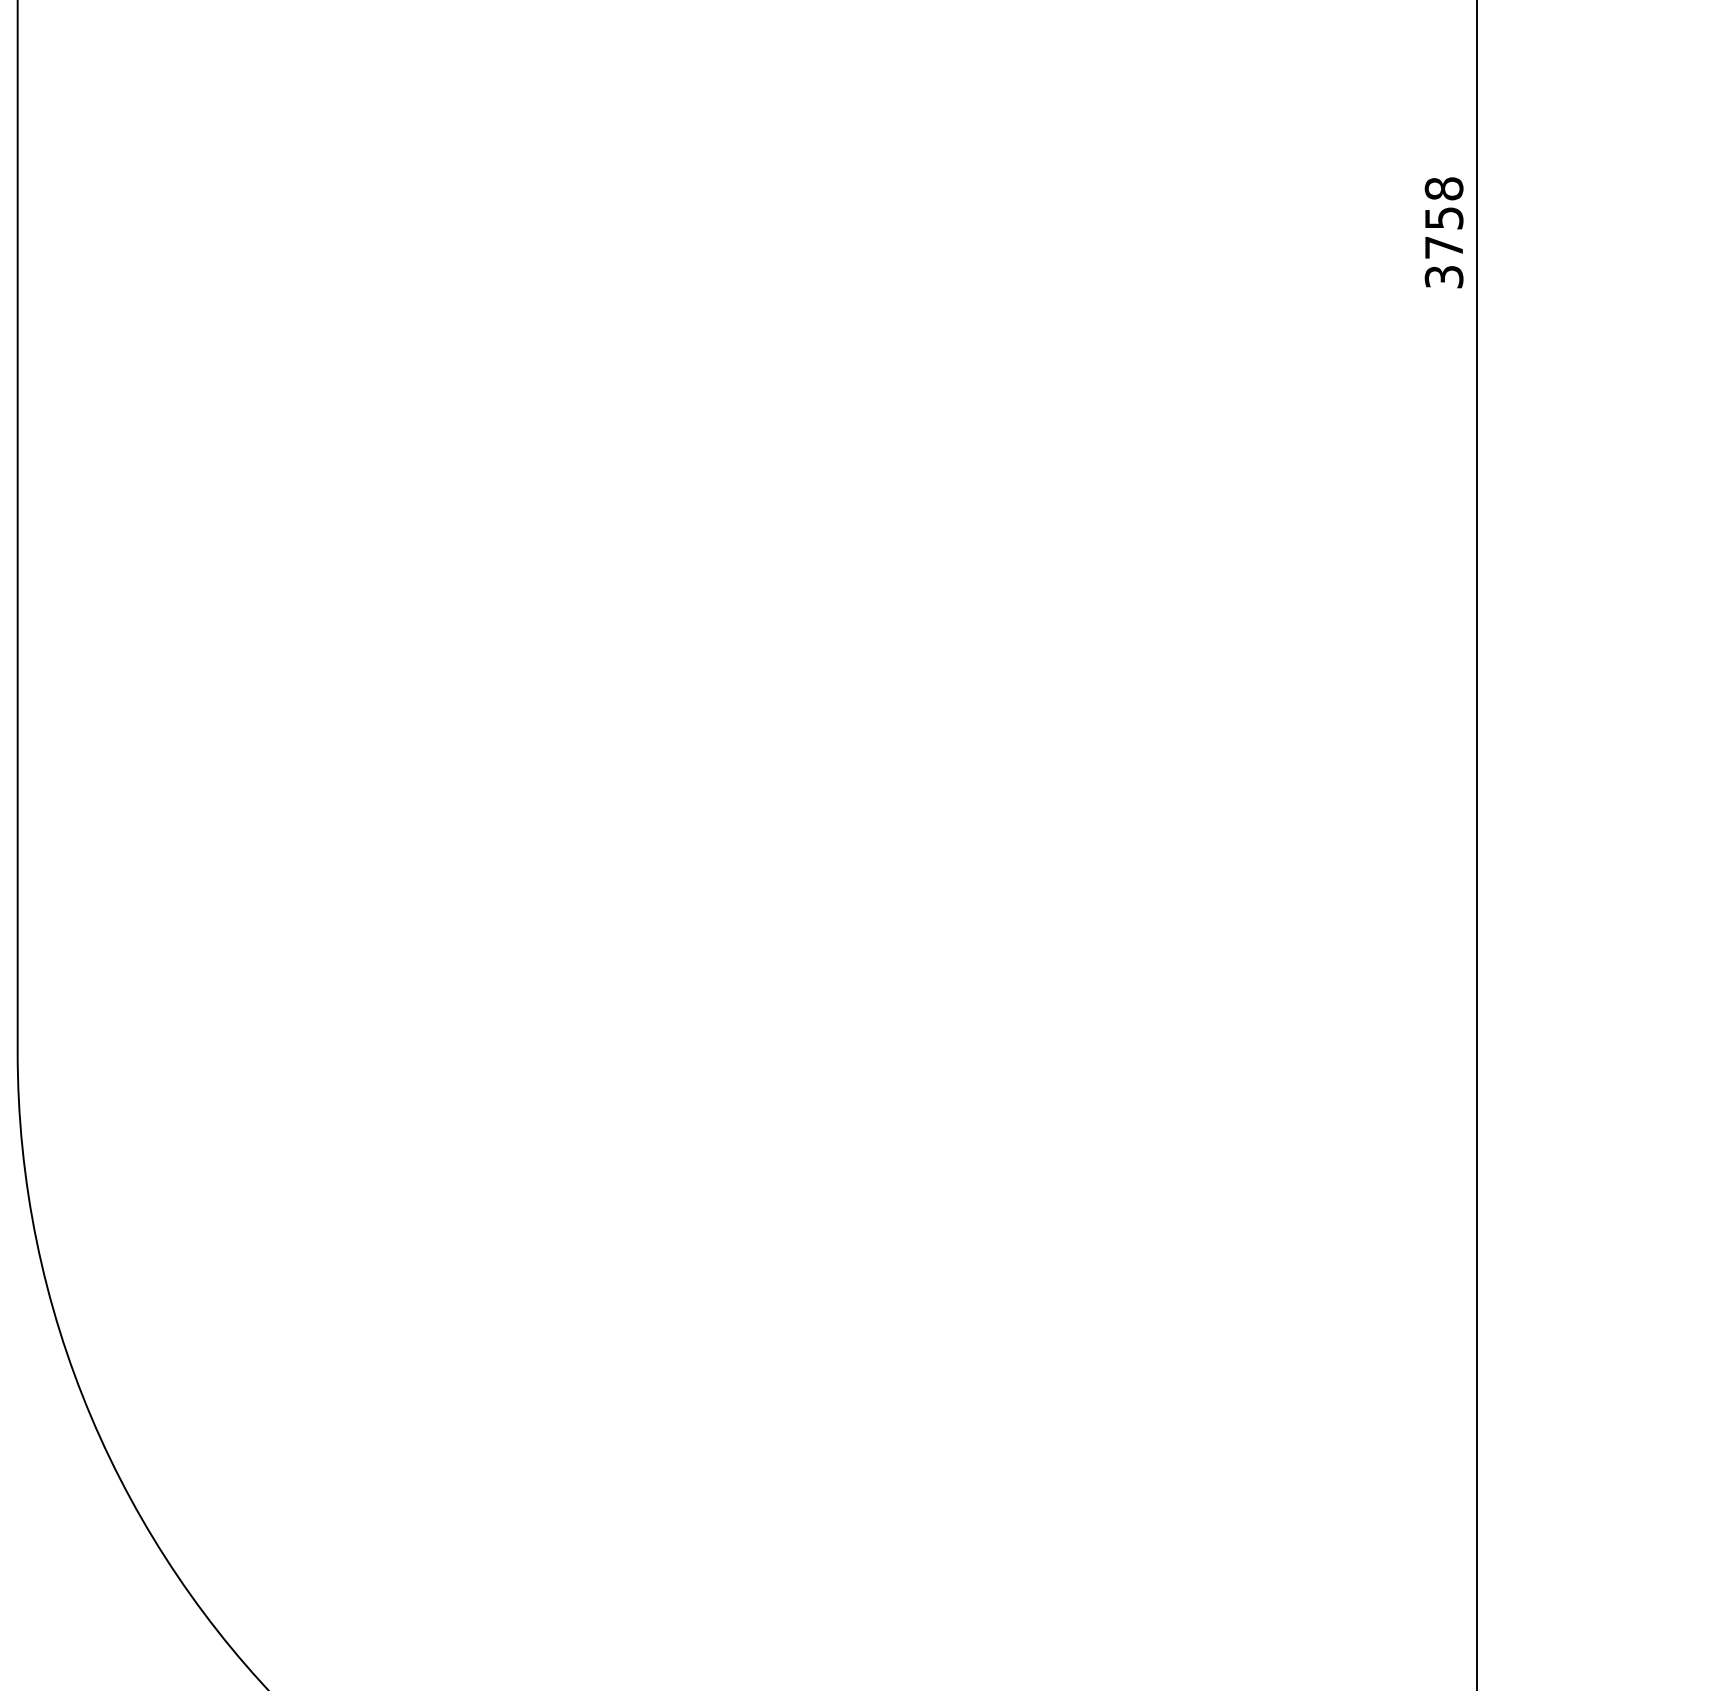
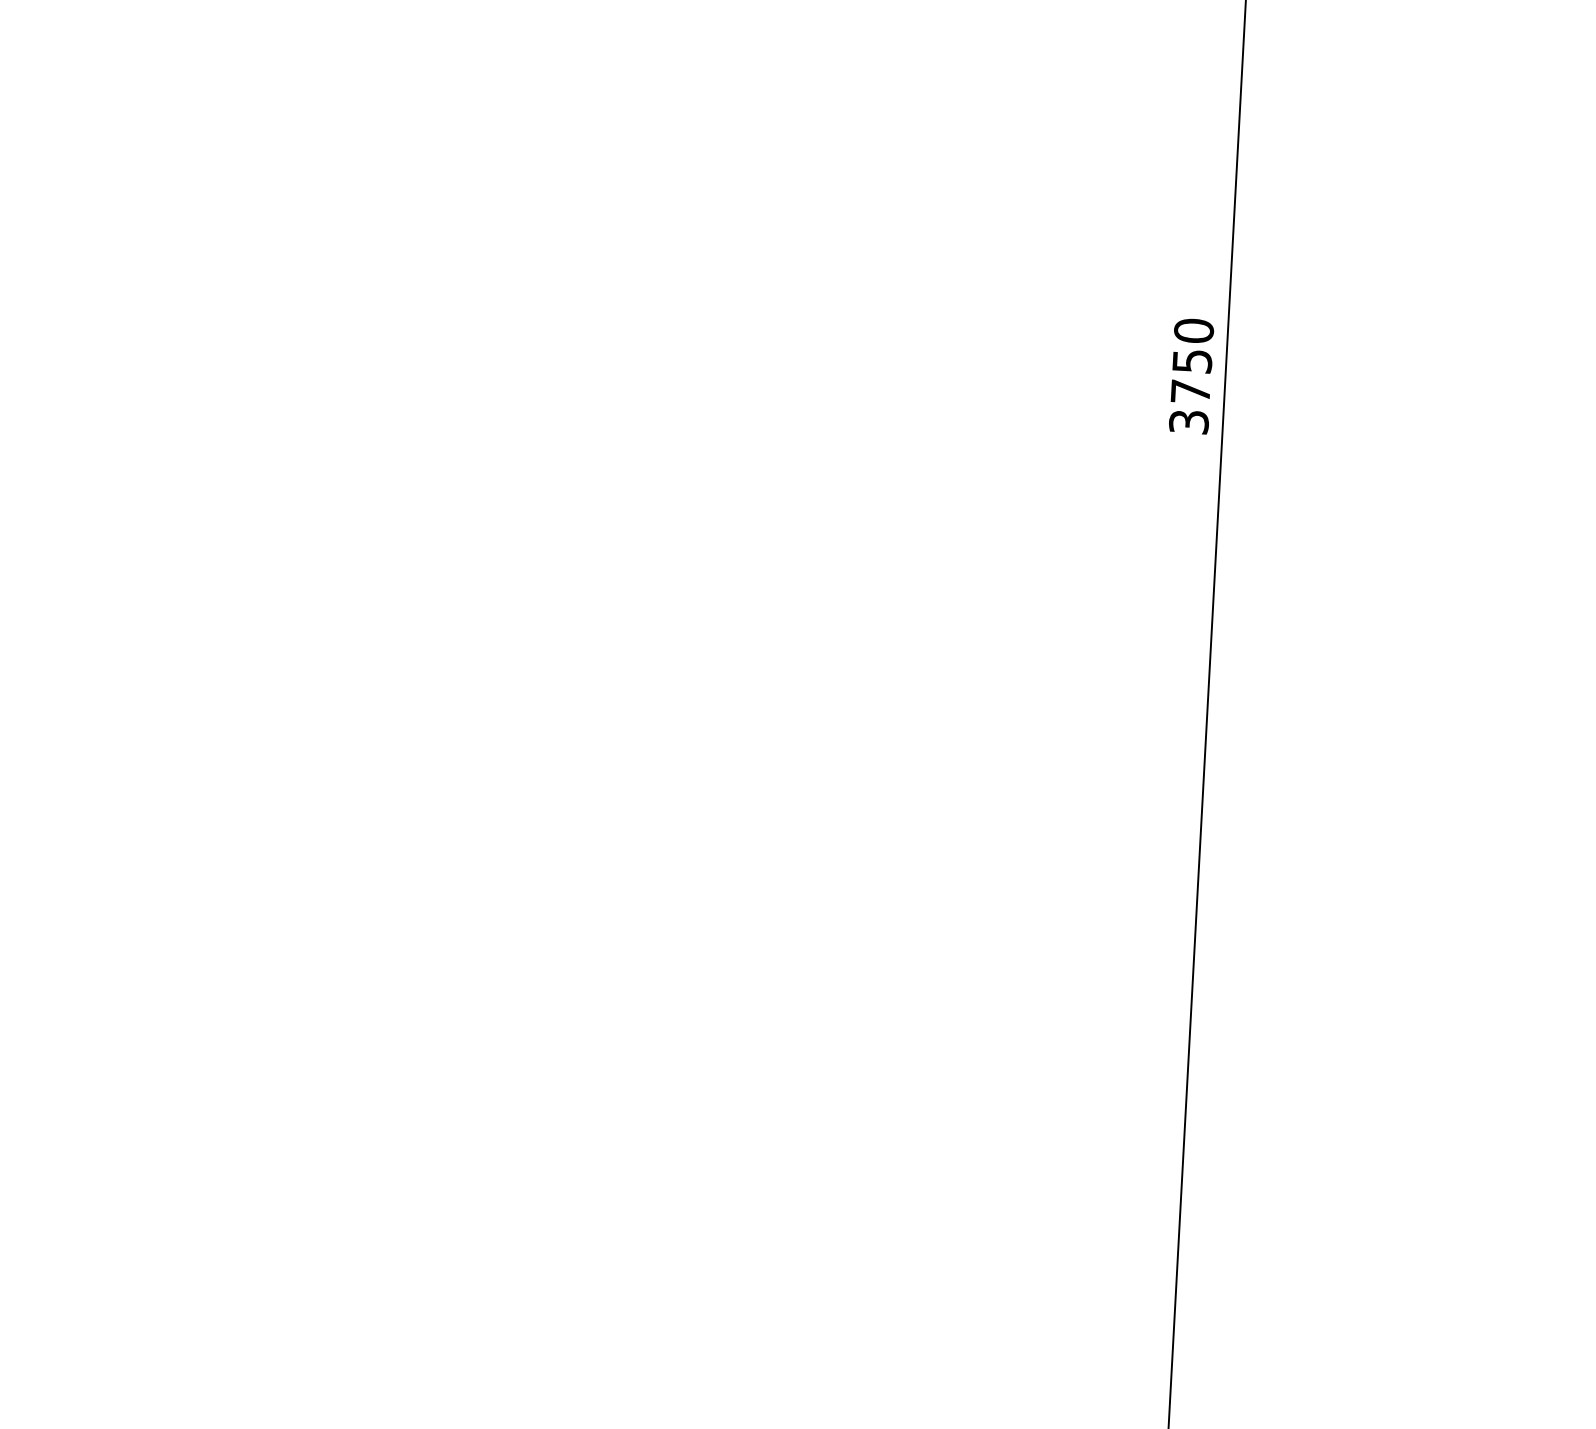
text: (1444, 188) -> (1194, 330), 3758 -> 3750

